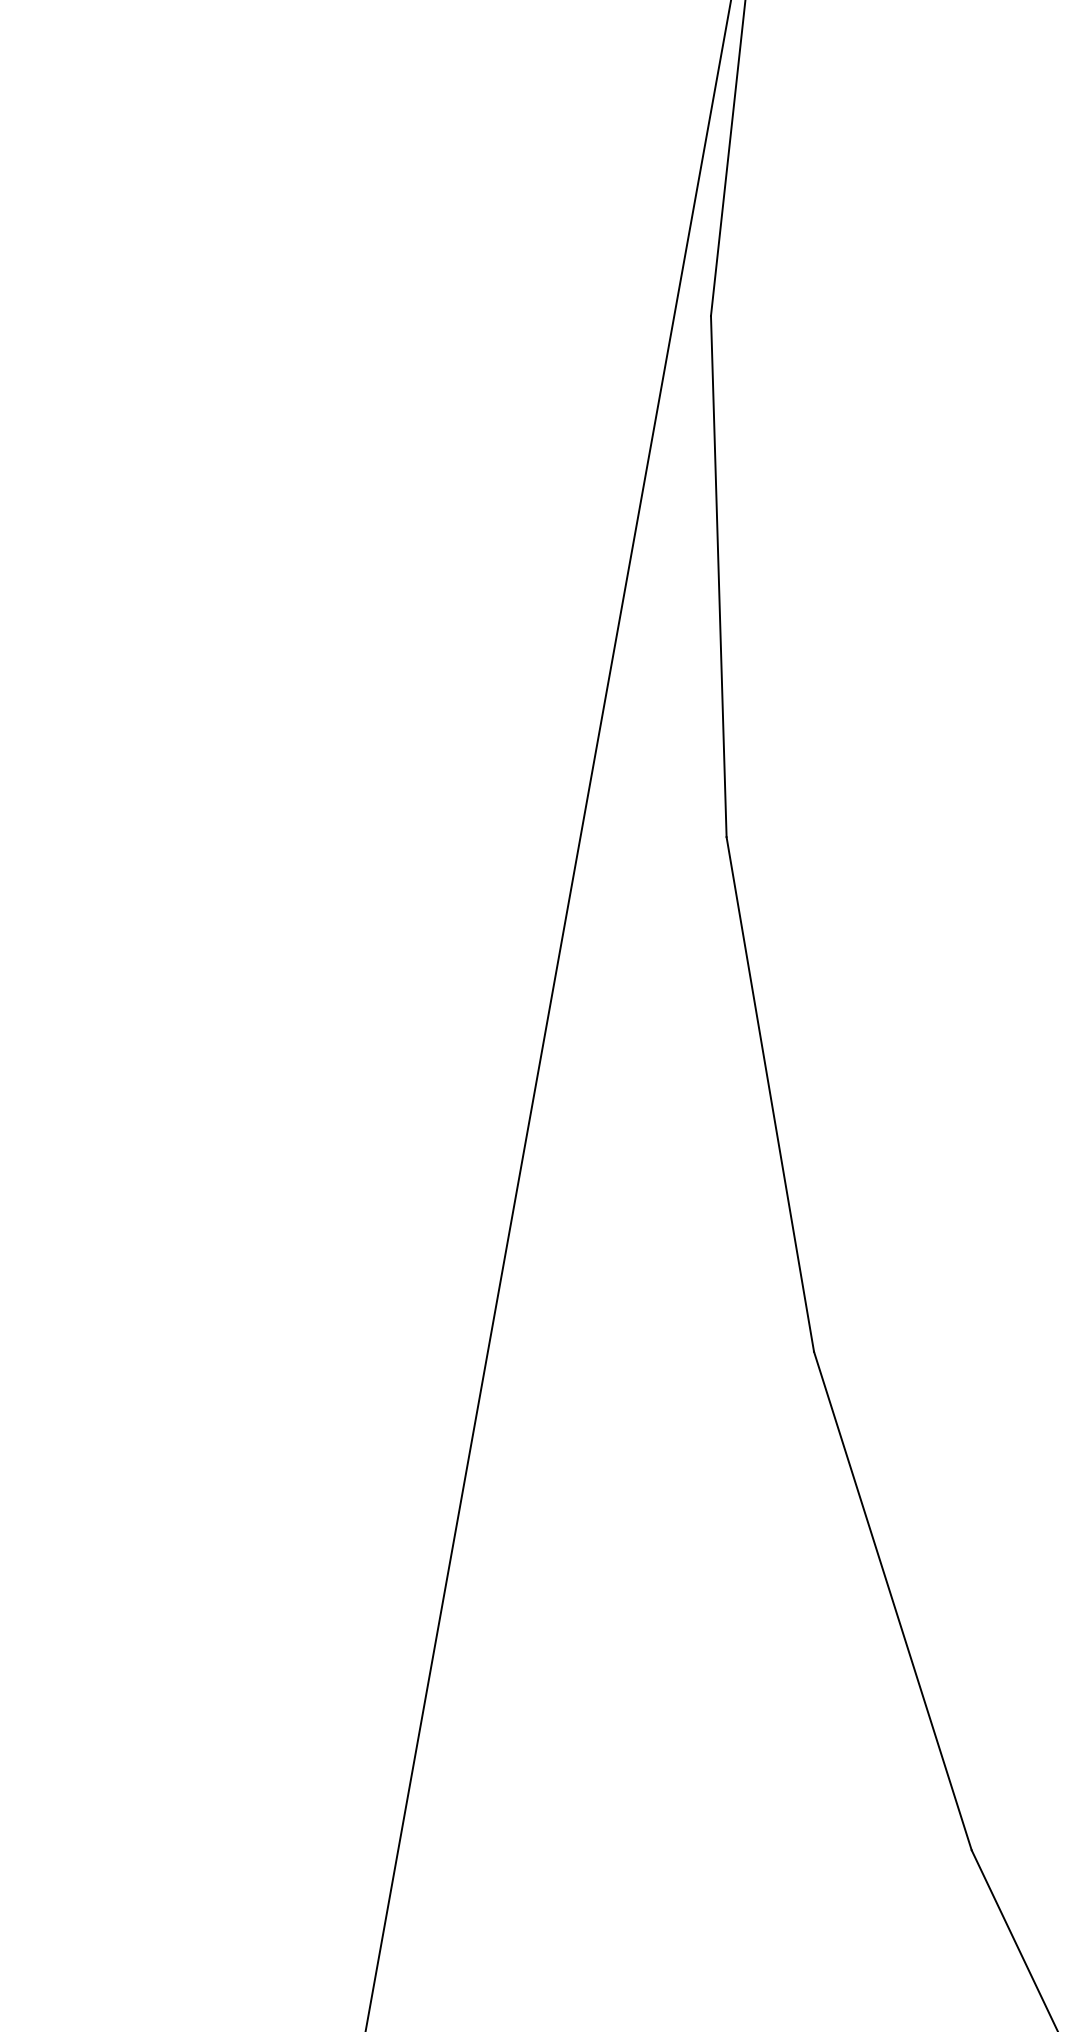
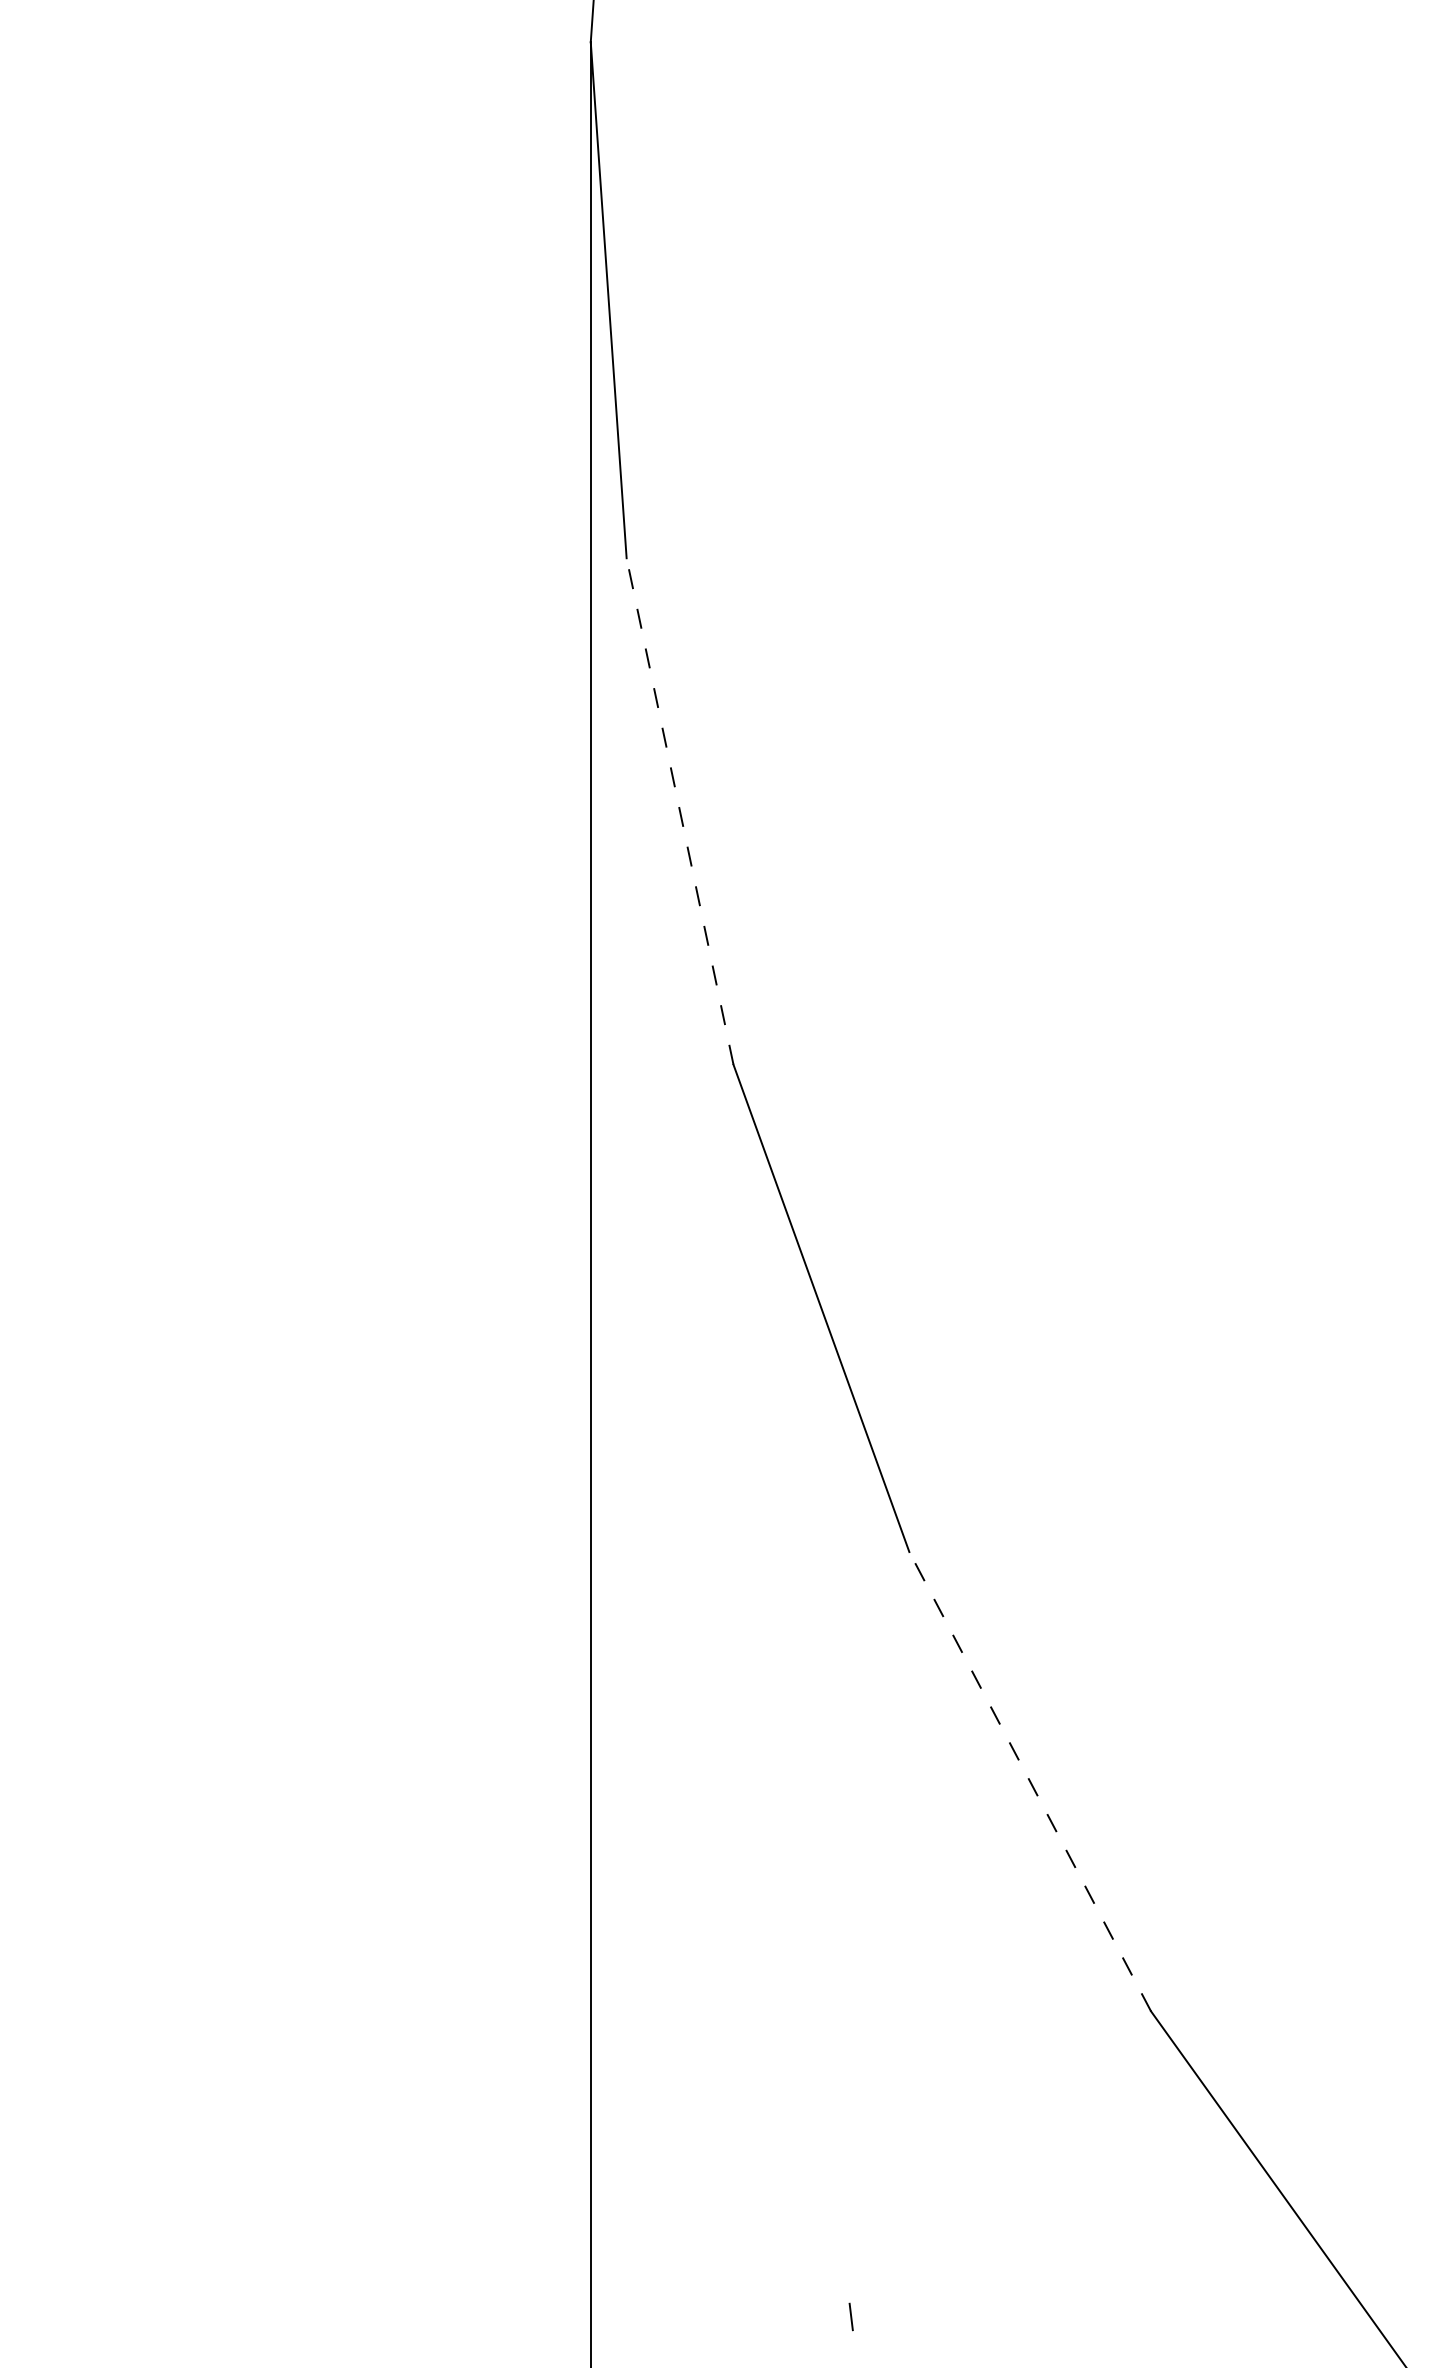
line: (719, 576) -> (680, 811), solid -> dashed
line: (892, 1600) -> (1029, 1781), solid -> dashed

